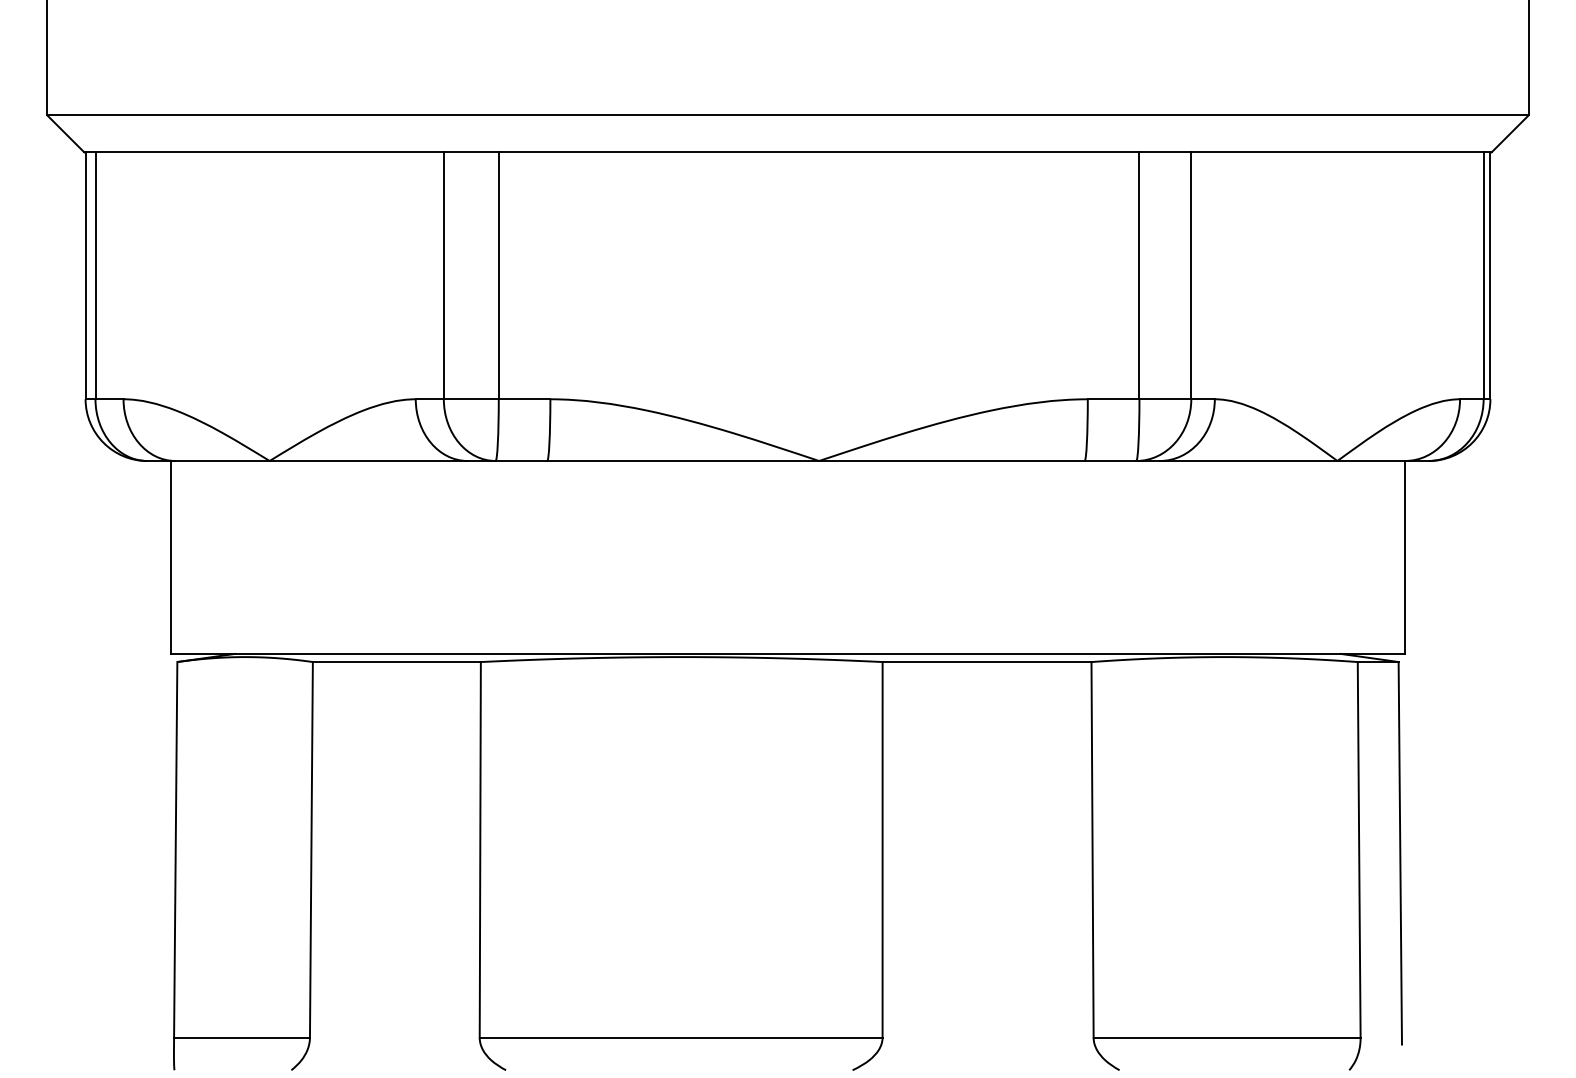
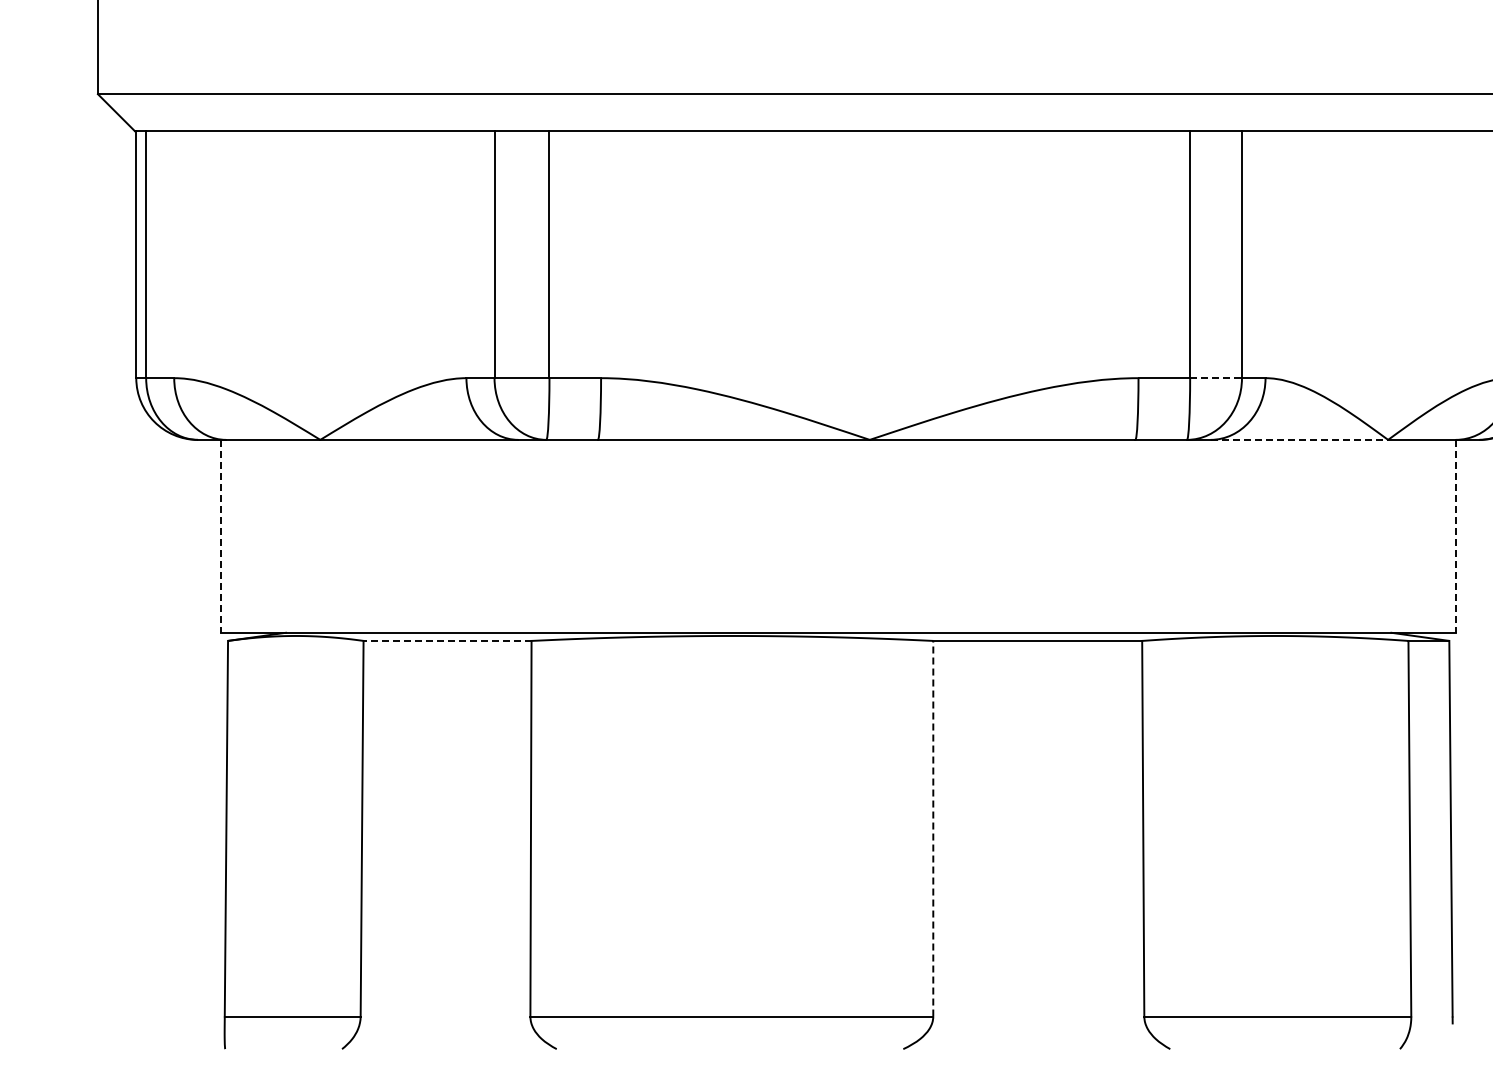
line: (1165, 399) -> (1216, 378), solid -> dashed
line: (1248, 461) -> (1299, 440), solid -> dashed
line: (170, 557) -> (221, 536), solid -> dashed
line: (1405, 557) -> (1456, 536), solid -> dashed
line: (396, 662) -> (447, 641), solid -> dashed
line: (882, 849) -> (933, 828), solid -> dashed

